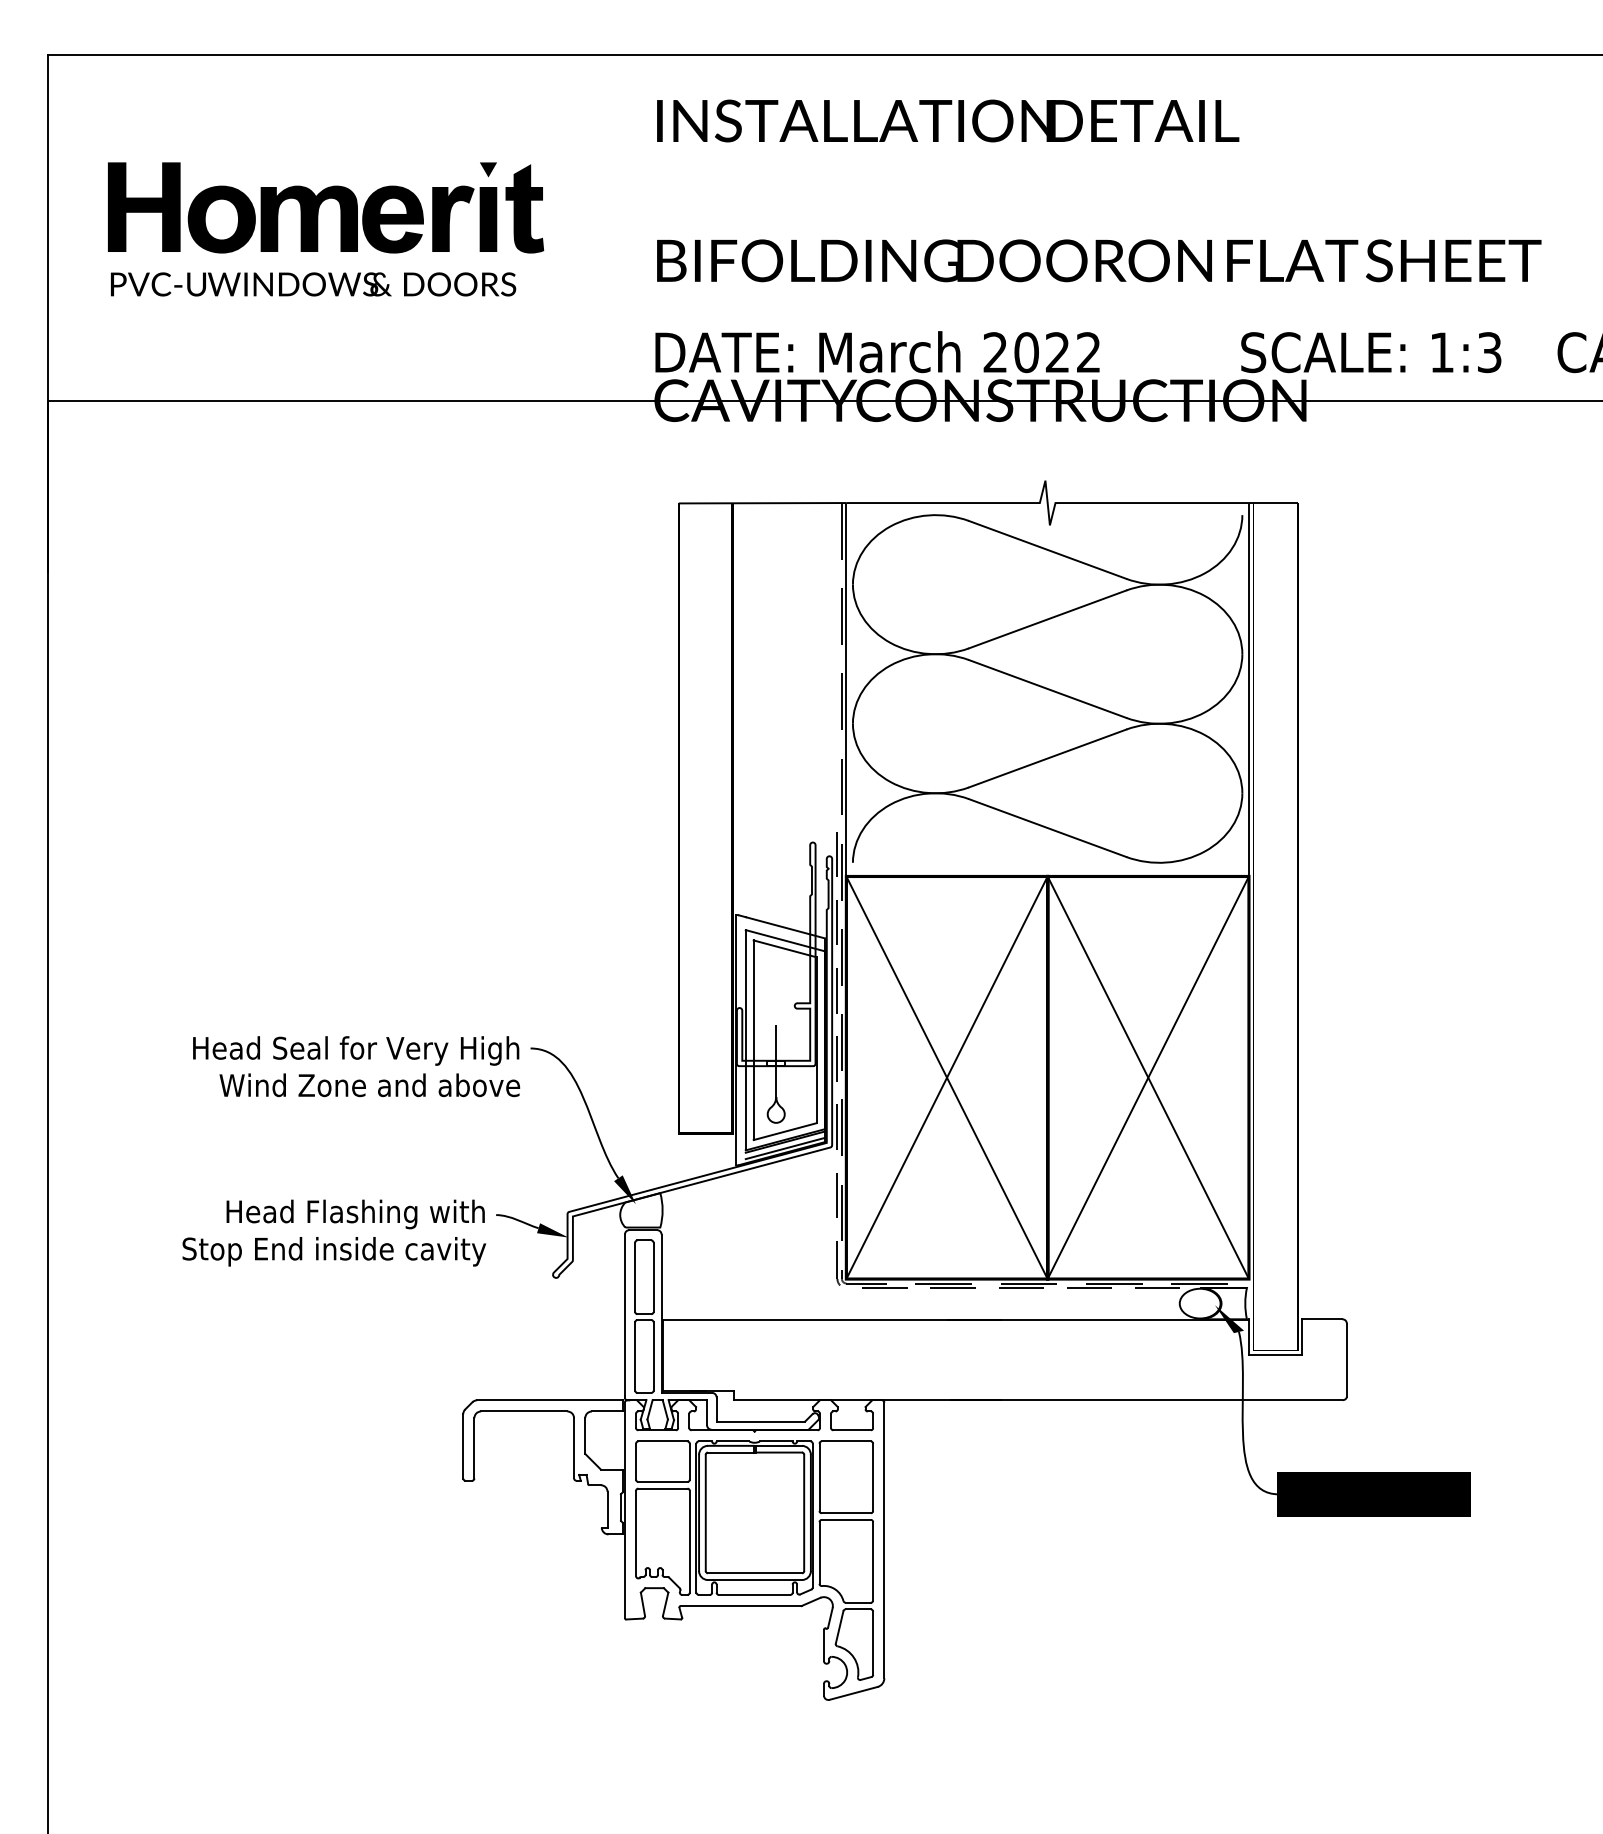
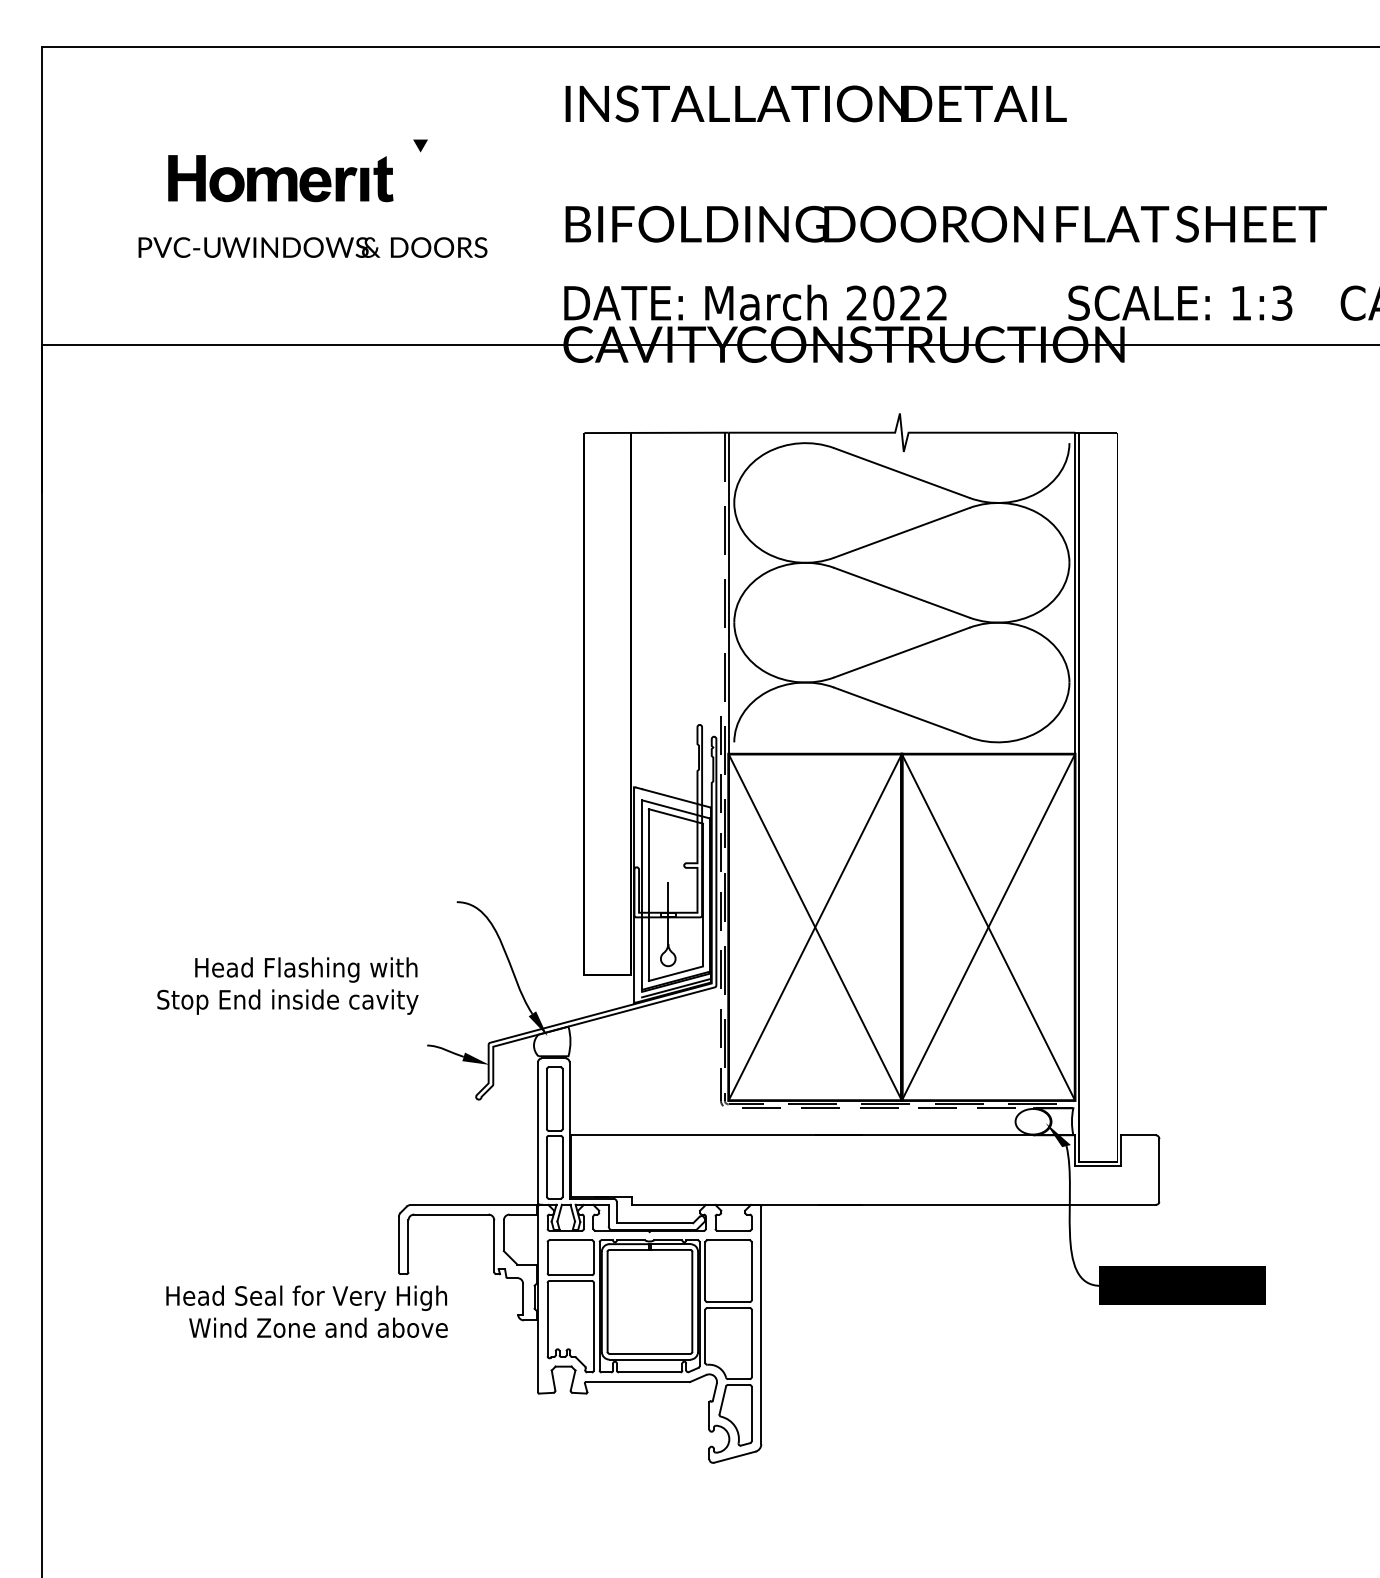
part: (325, 207) -> (280, 178), size x0.6
text: (312, 284) -> (312, 247), moved
text: (355, 1066) -> (306, 1311), moved
text: (333, 1232) -> (287, 985), moved

